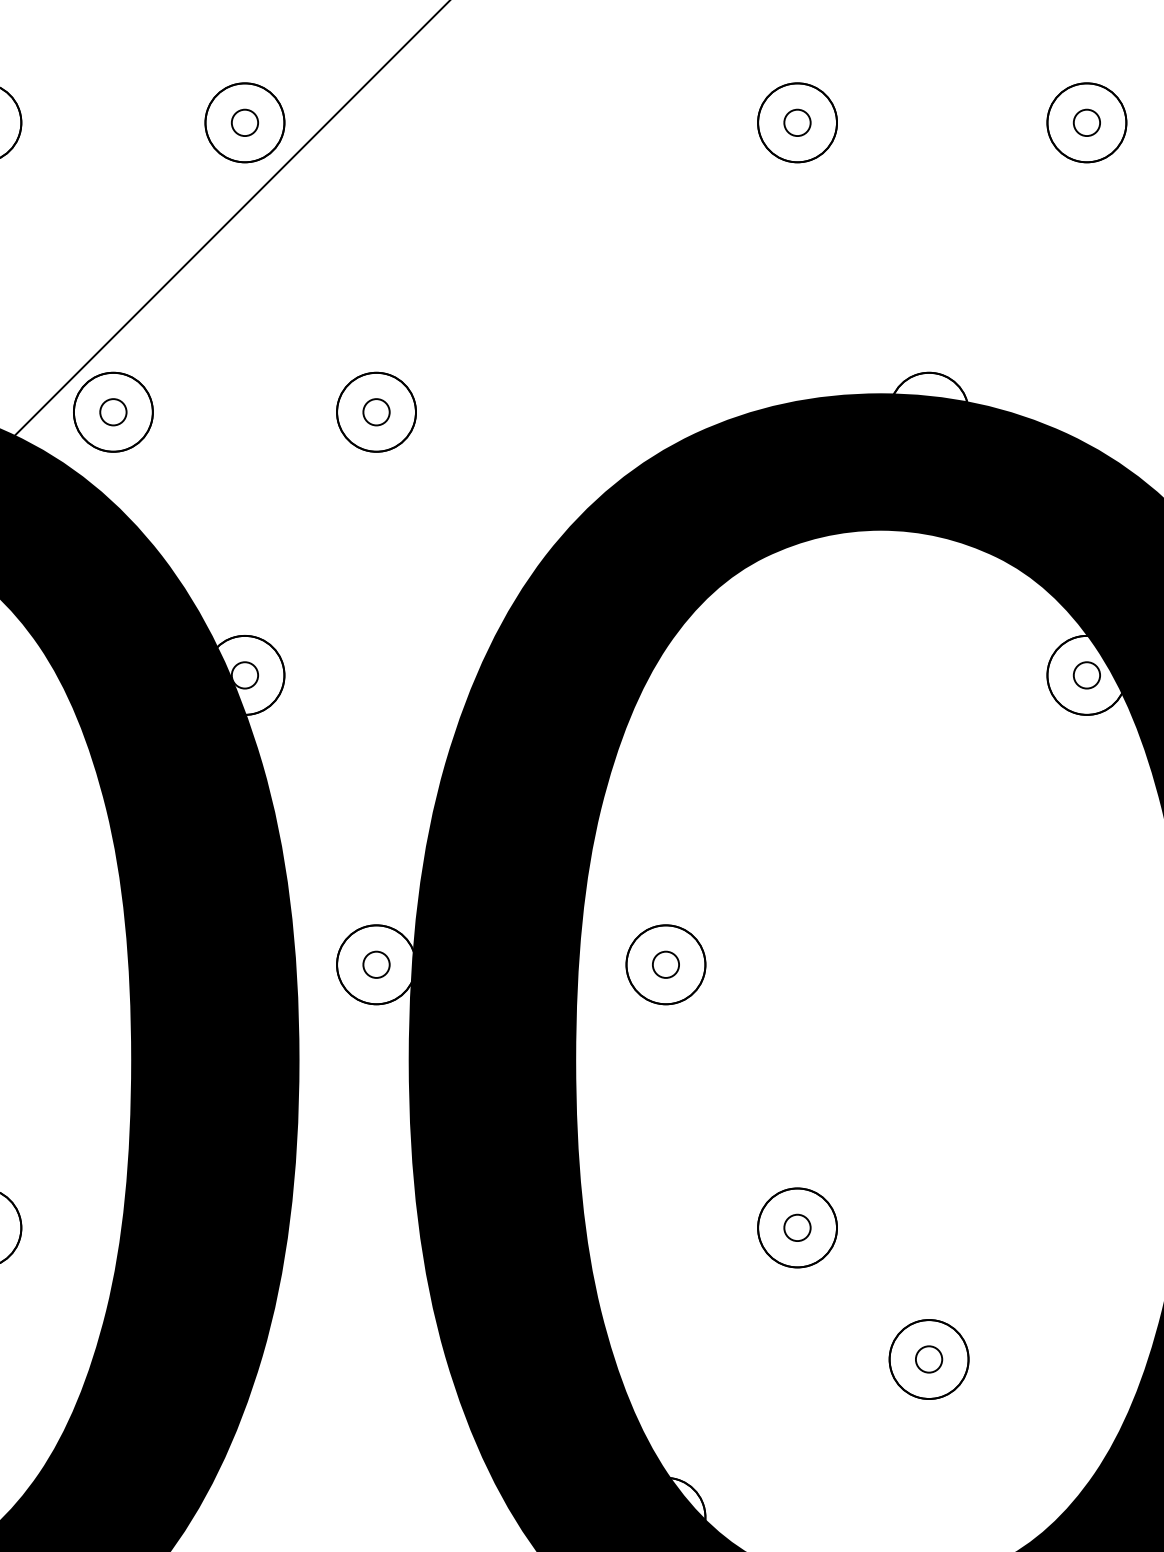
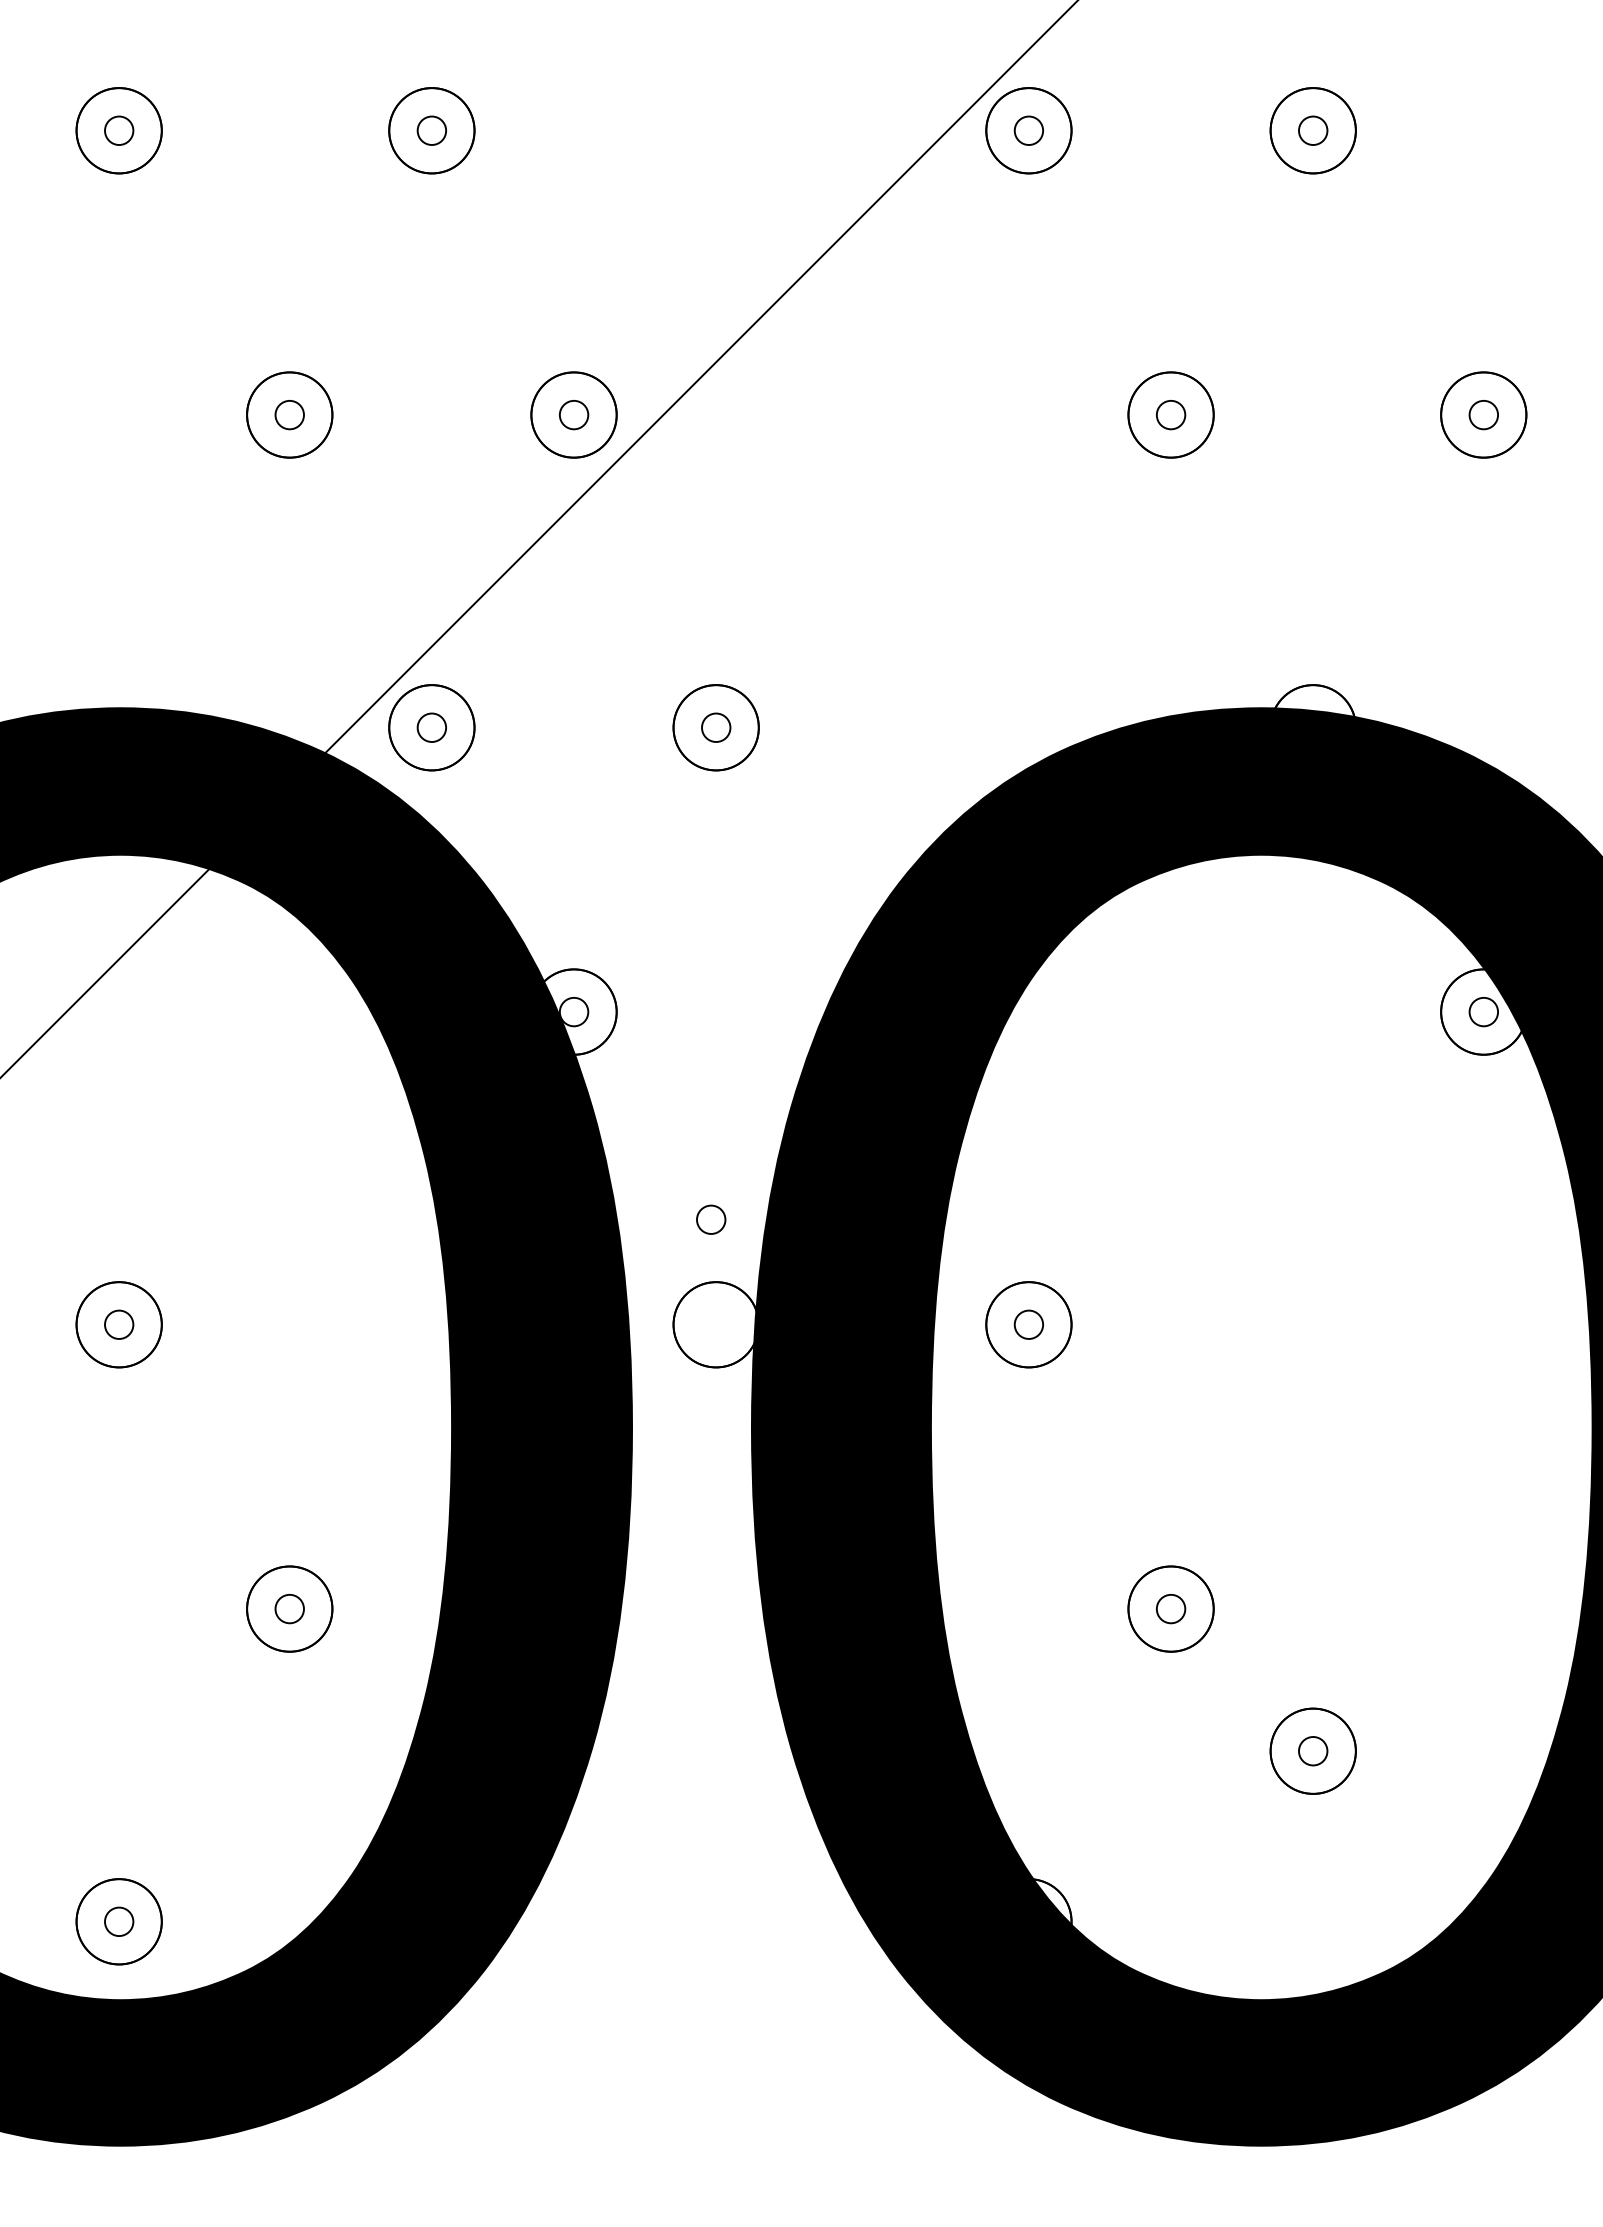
part: (376, 964) -> (711, 1219), moved

